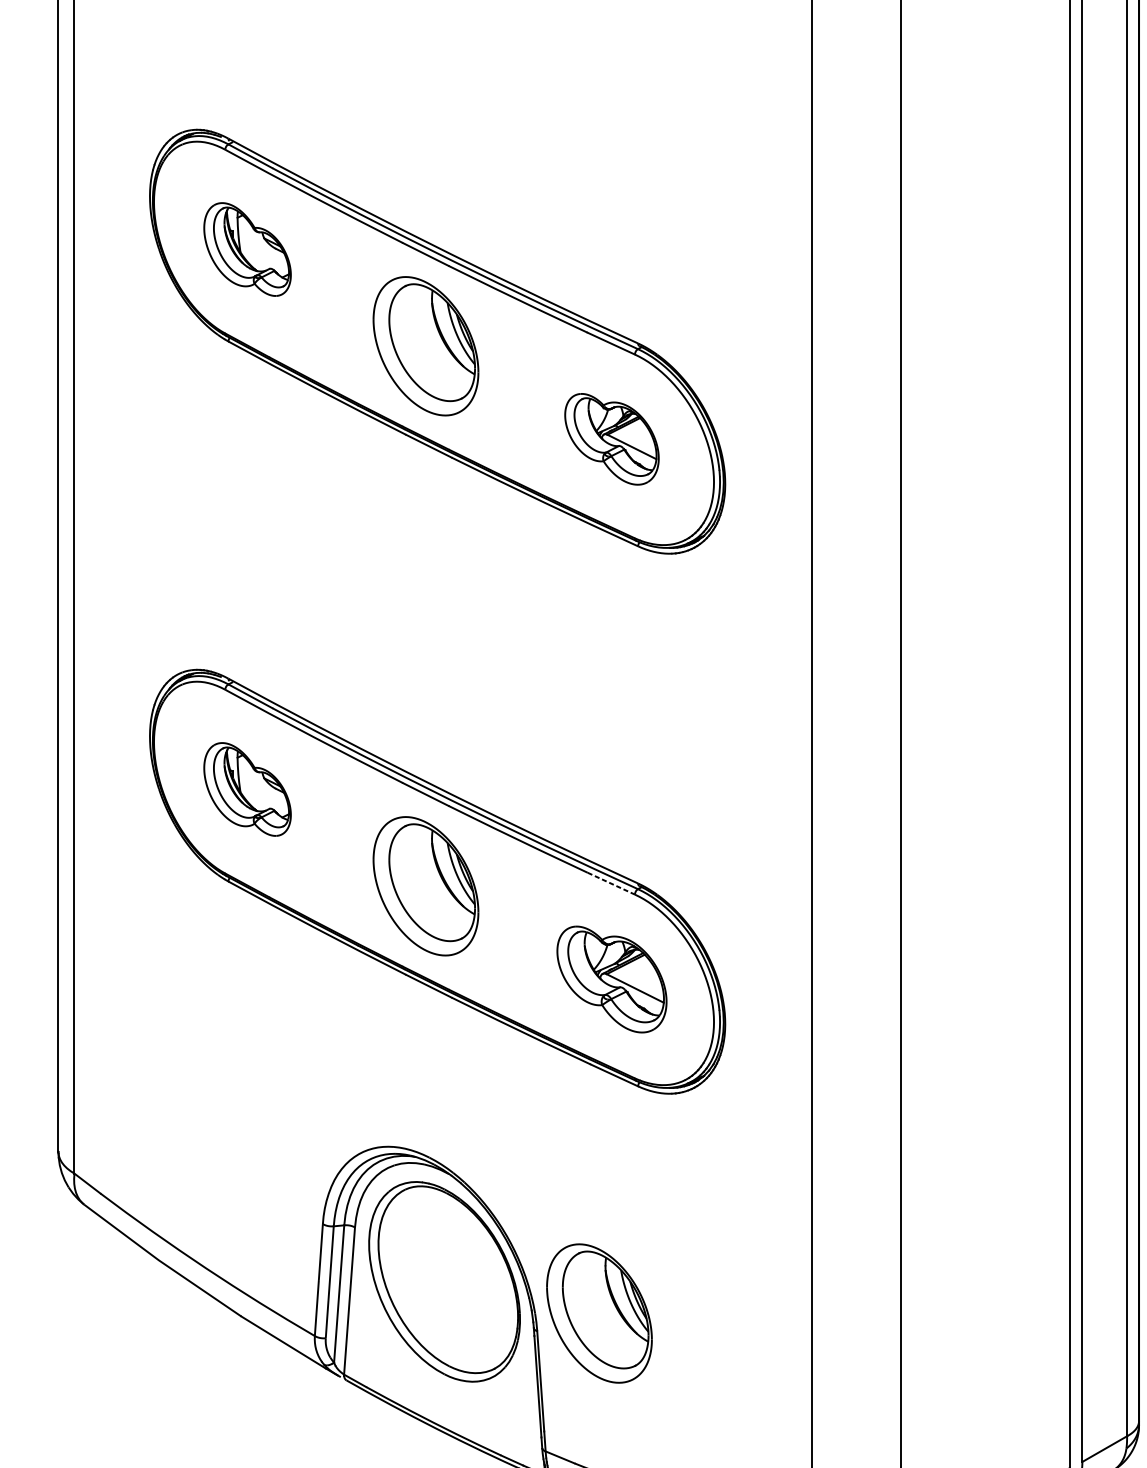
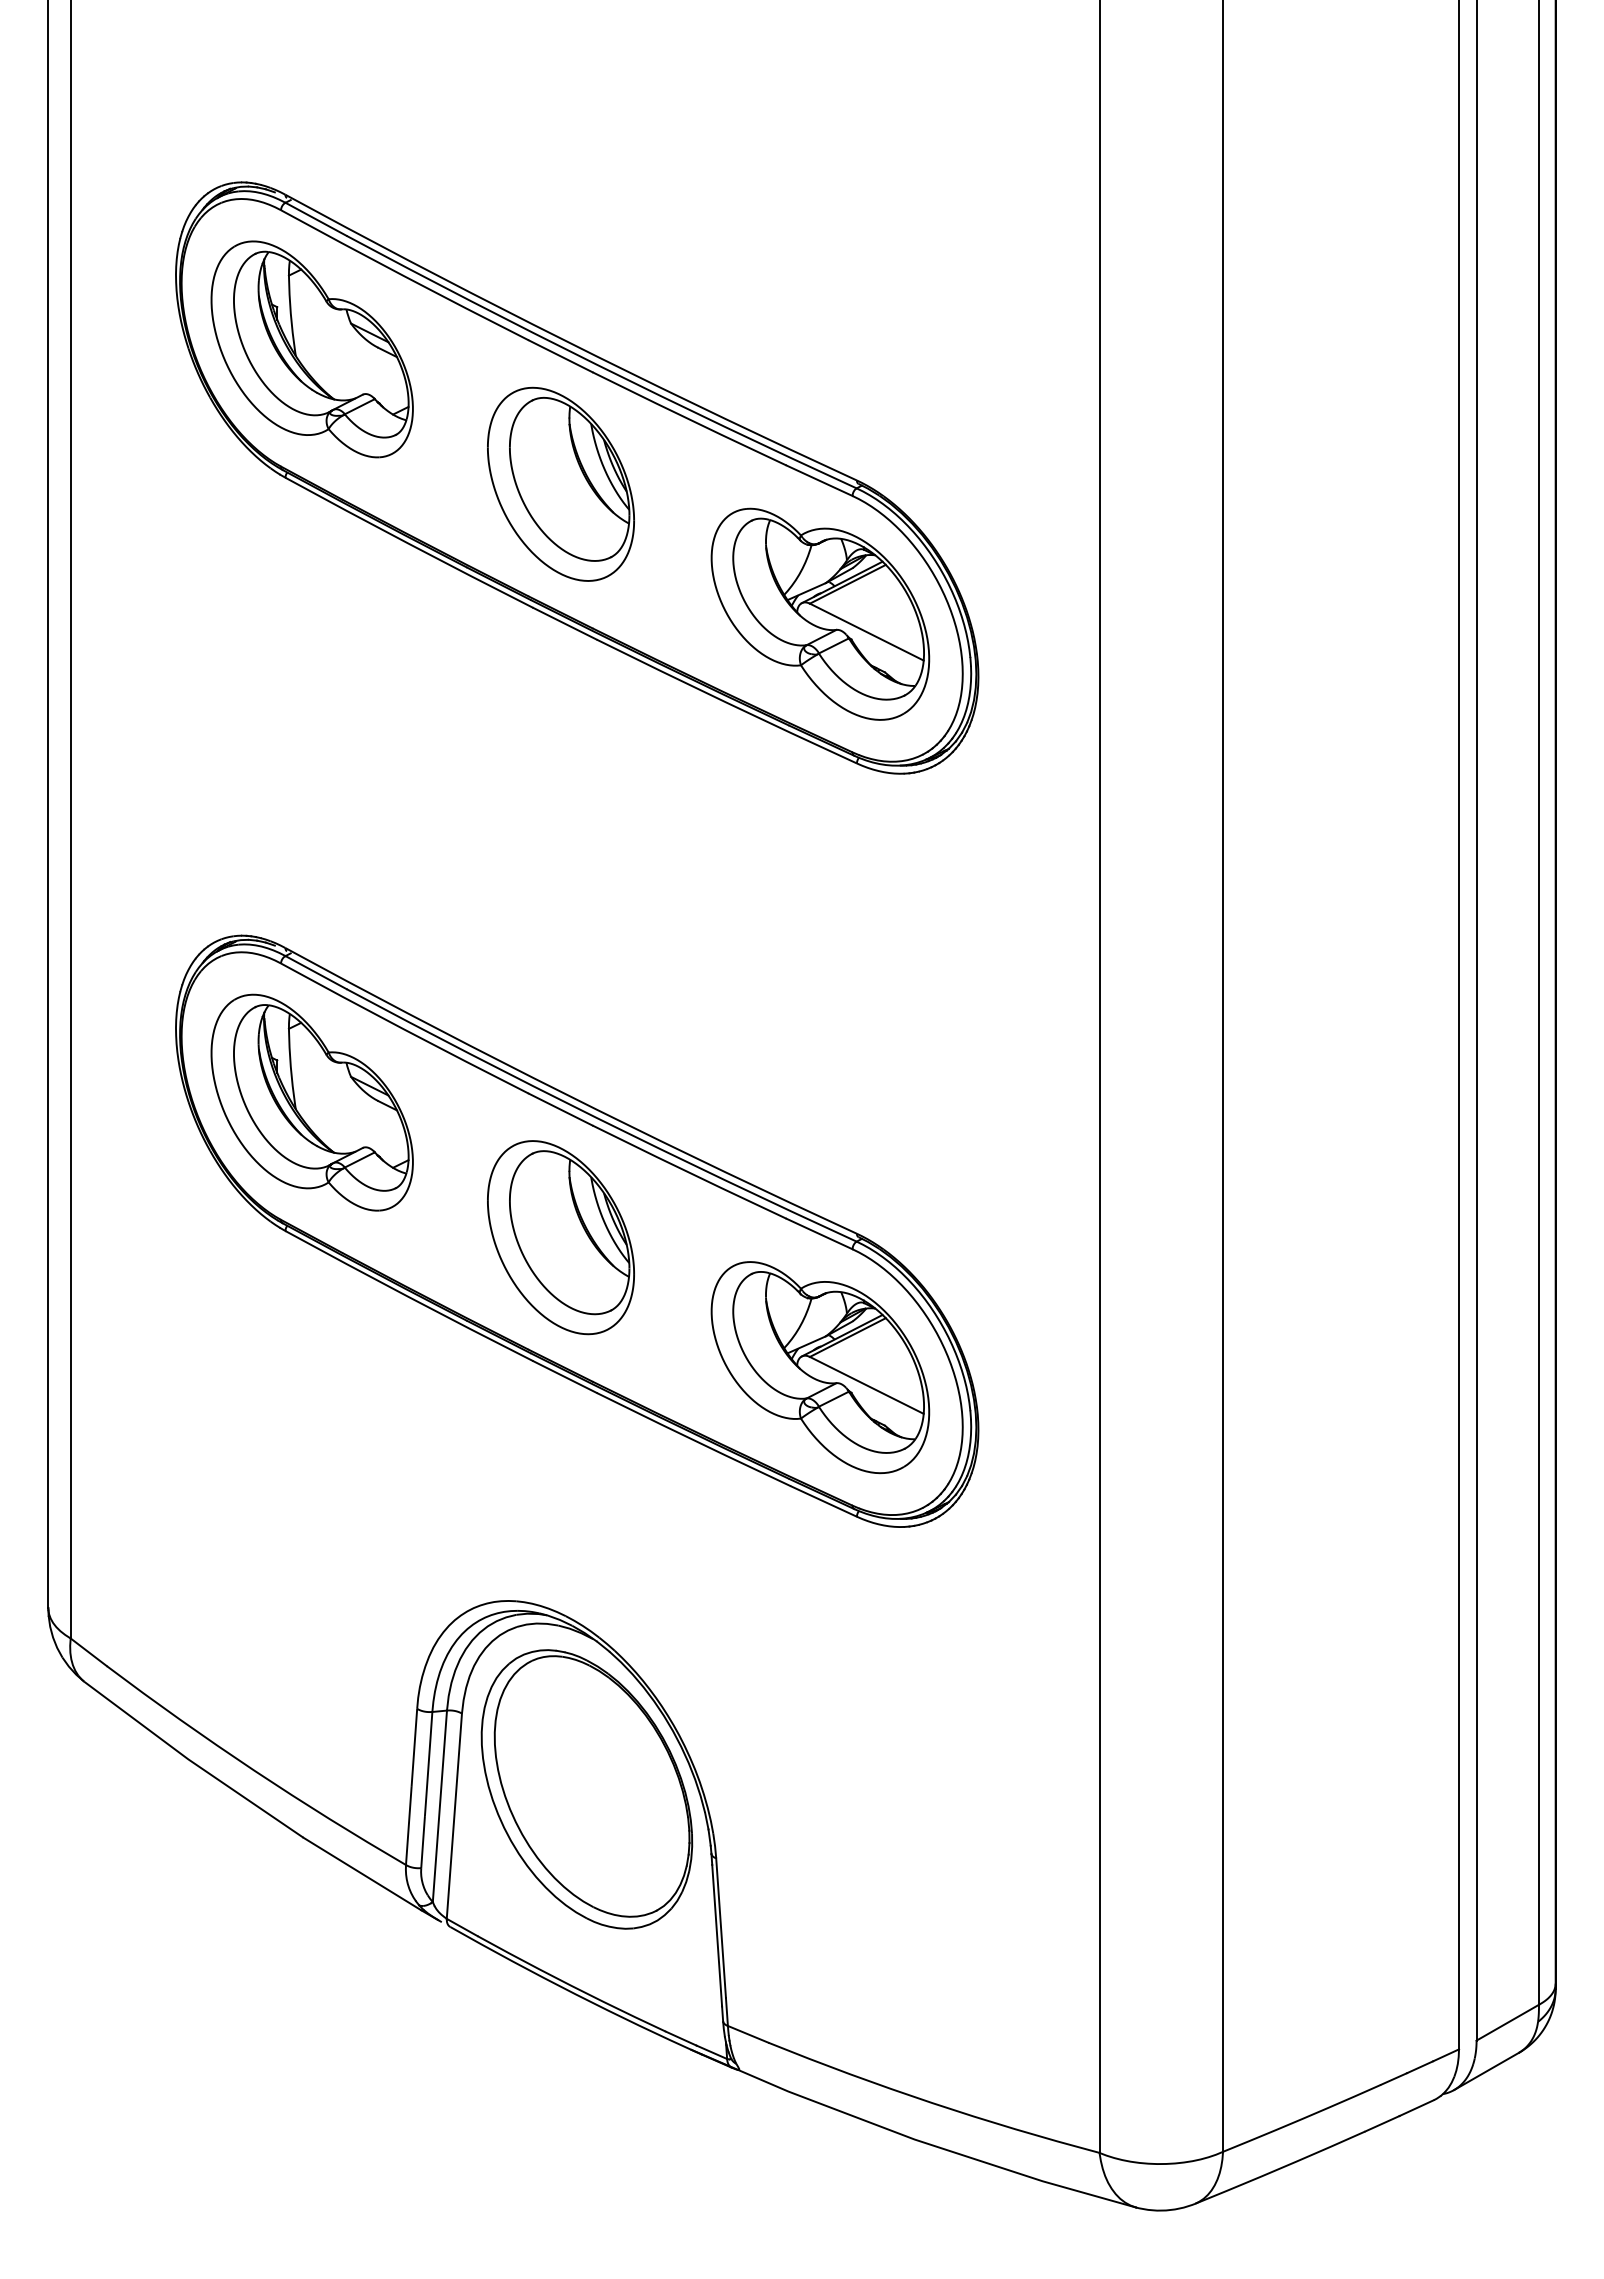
part: (247, 249) -> (311, 349), size x1.67
part: (612, 438) -> (820, 613), size x1.67
part: (247, 789) -> (311, 1102), size x1.67
line: (612, 884) -> (820, 1234), dashed -> solid
part: (612, 979) -> (820, 1367), size x1.43
part: (599, 1313) -> (802, 1833), removed

